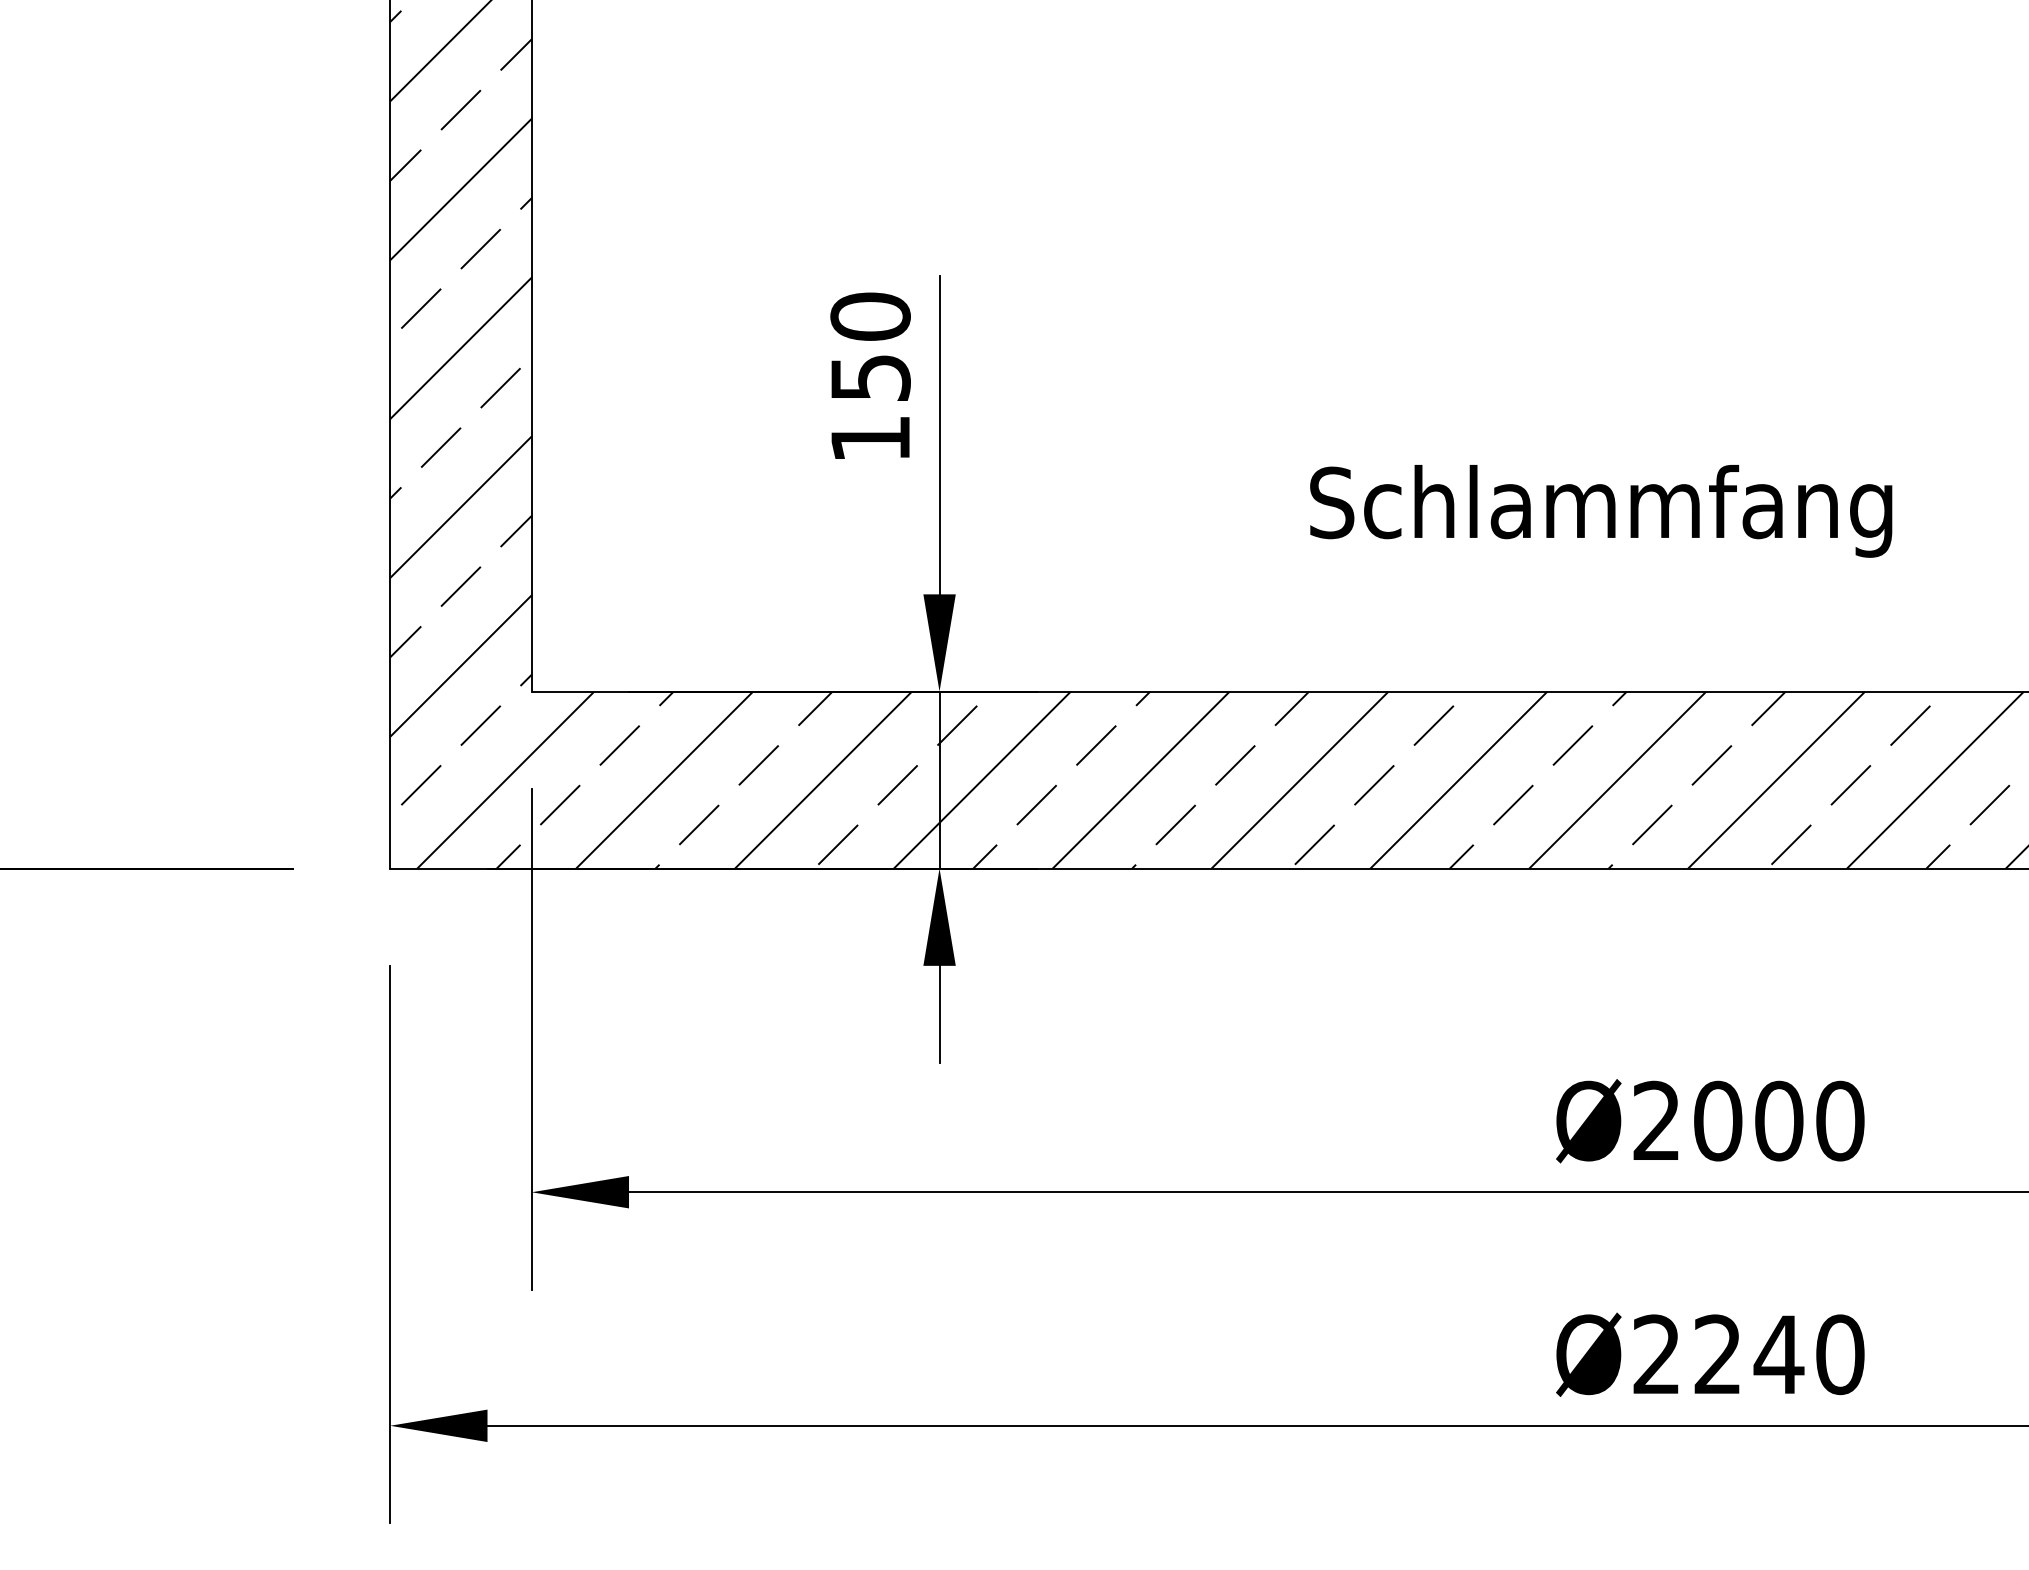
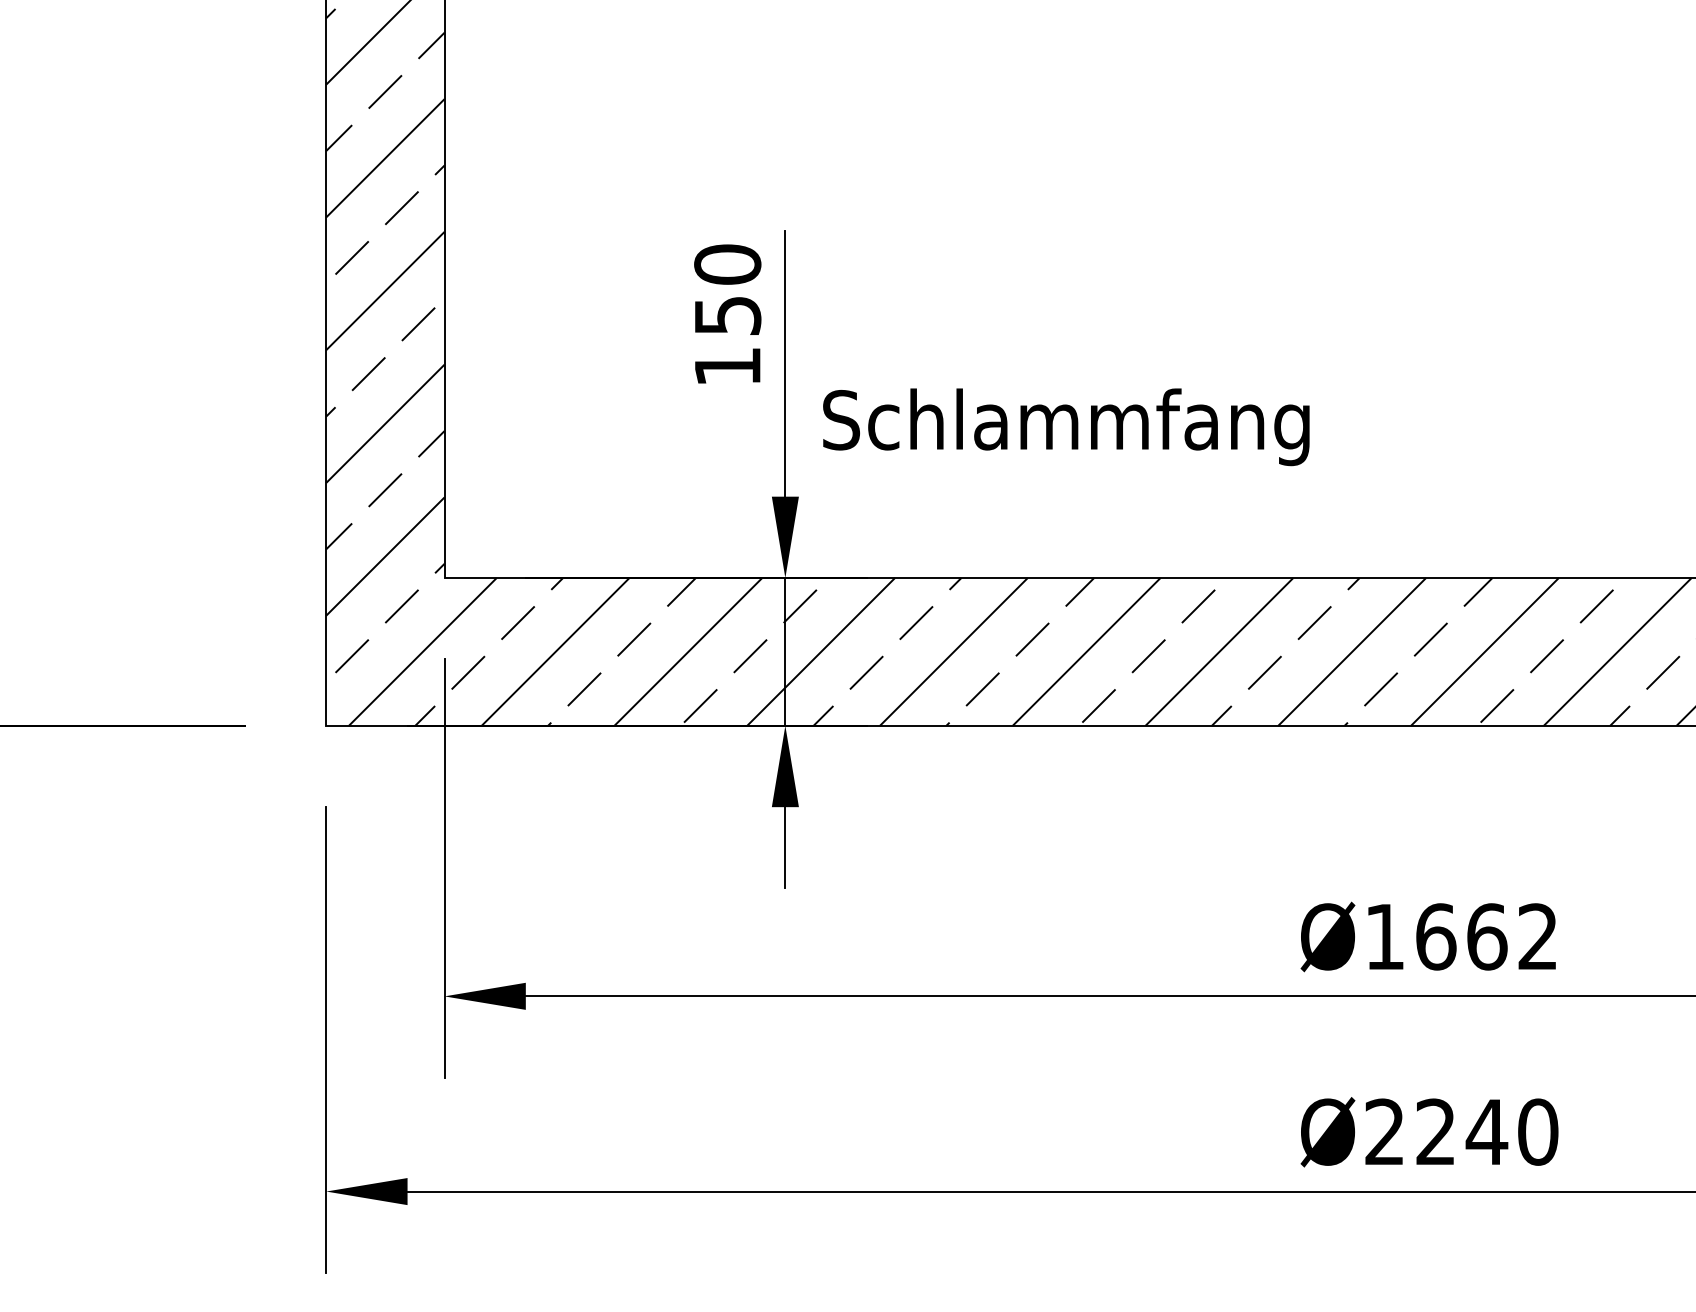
text: (1601, 511) -> (1066, 427), moved
text: (1748, 1120) -> (1461, 936), Ø2000 -> Ø1662

